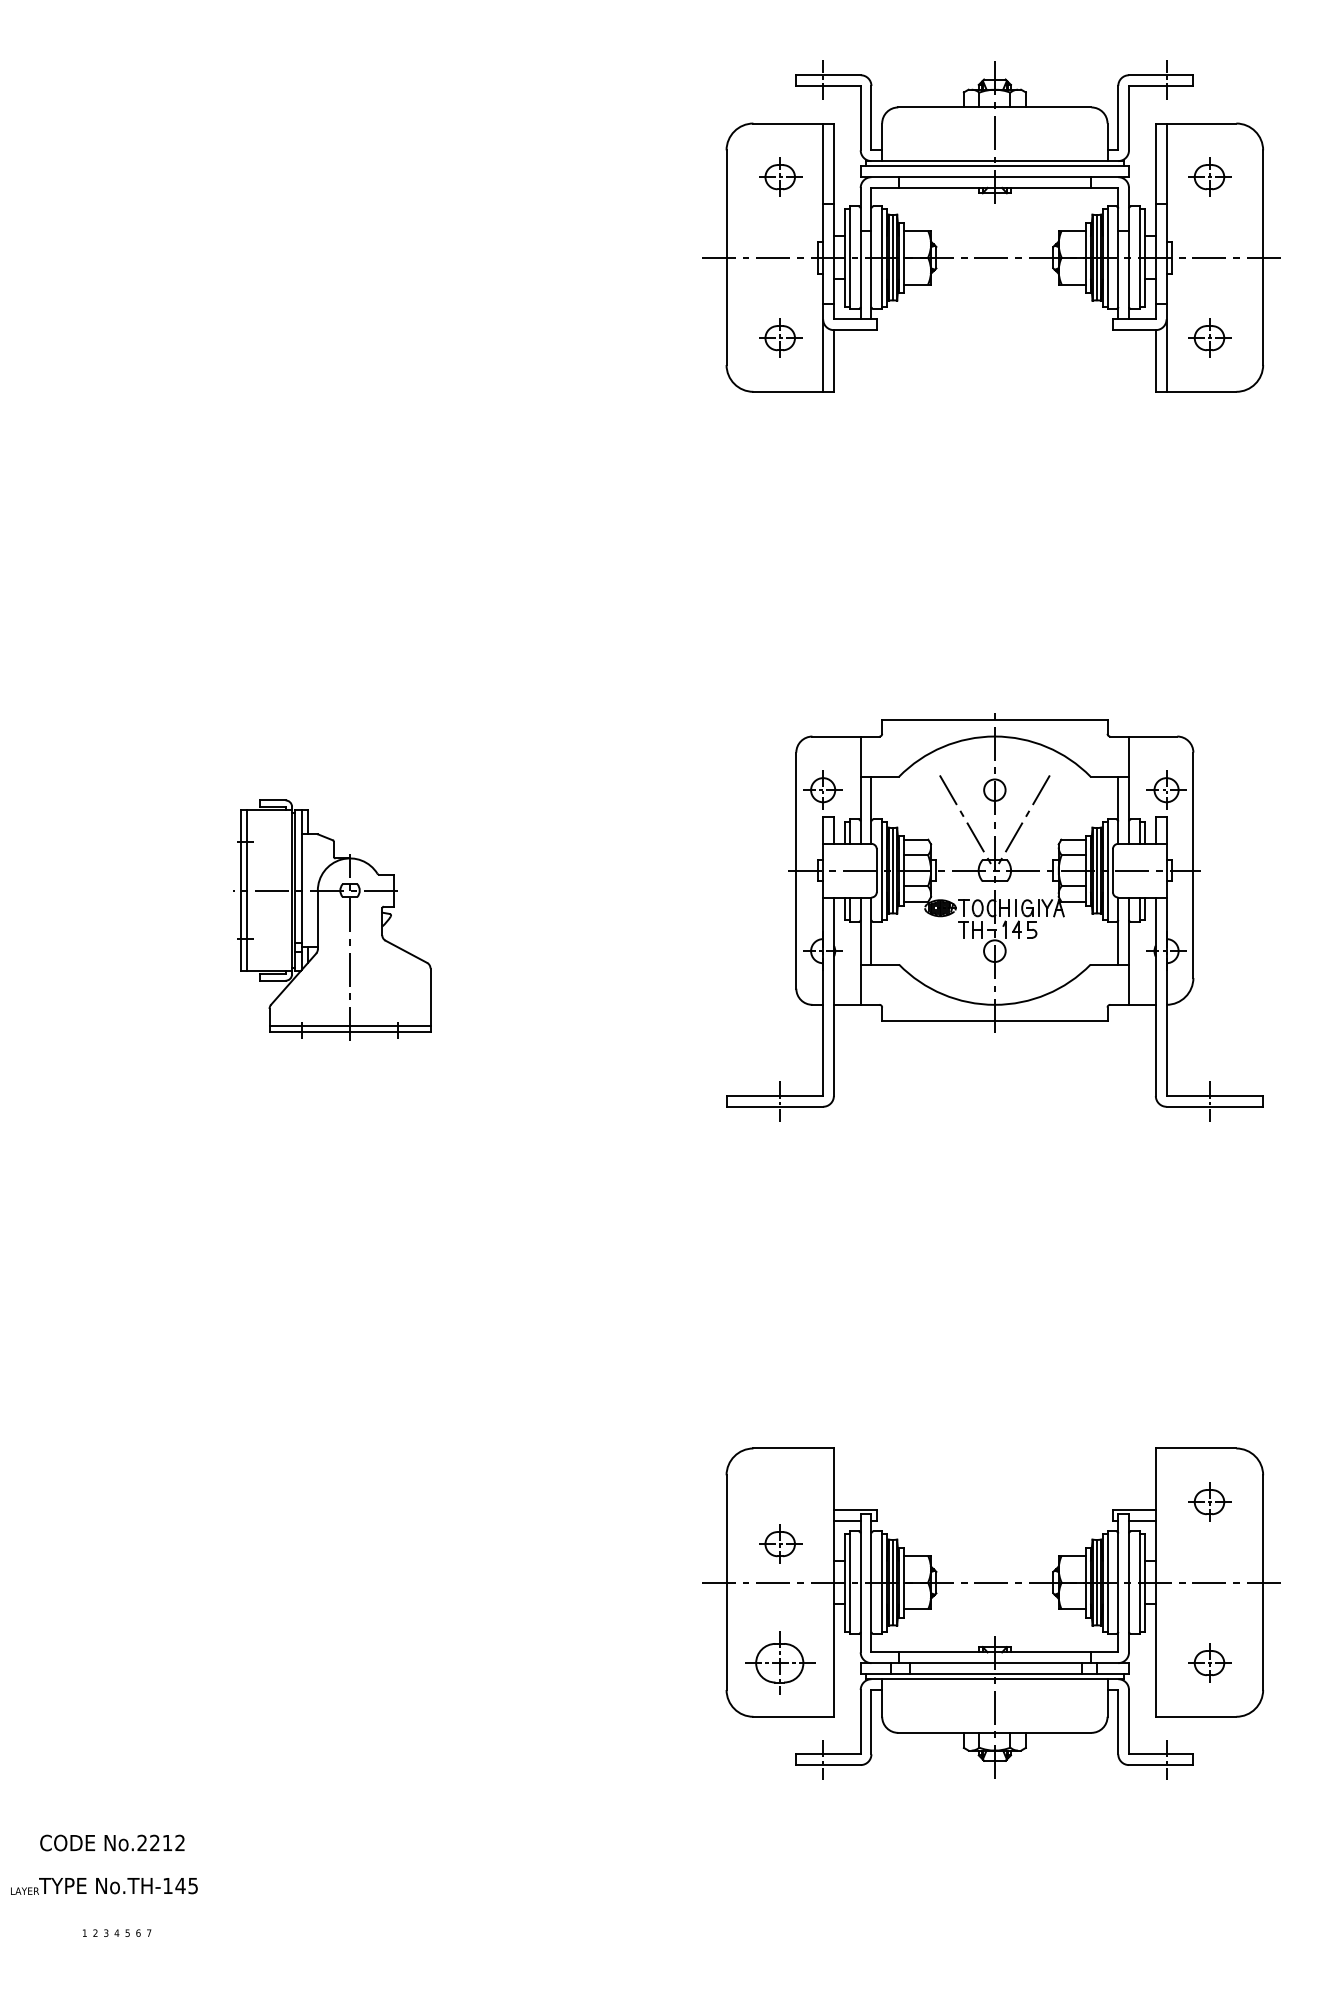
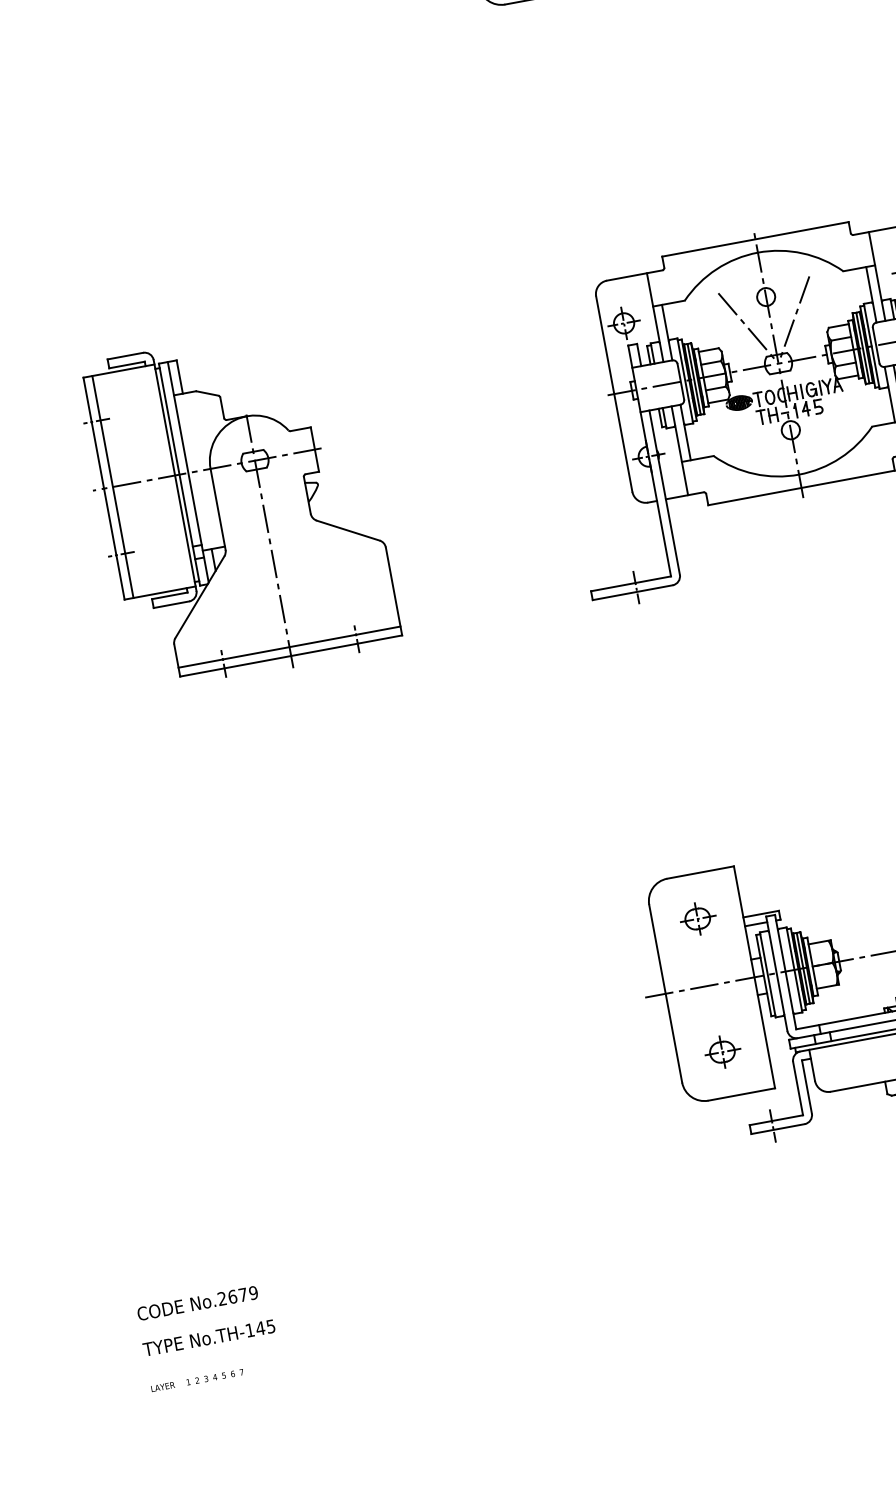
part: (331, 920) -> (237, 506), size x1.67
part: (780, 1543) -> (697, 918), moved
part: (780, 1662) -> (722, 1051), size x0.62
text: (167, 1842) -> (243, 1294), No.2212 -> No.2679
text: (24, 1890) -> (162, 1386), moved

